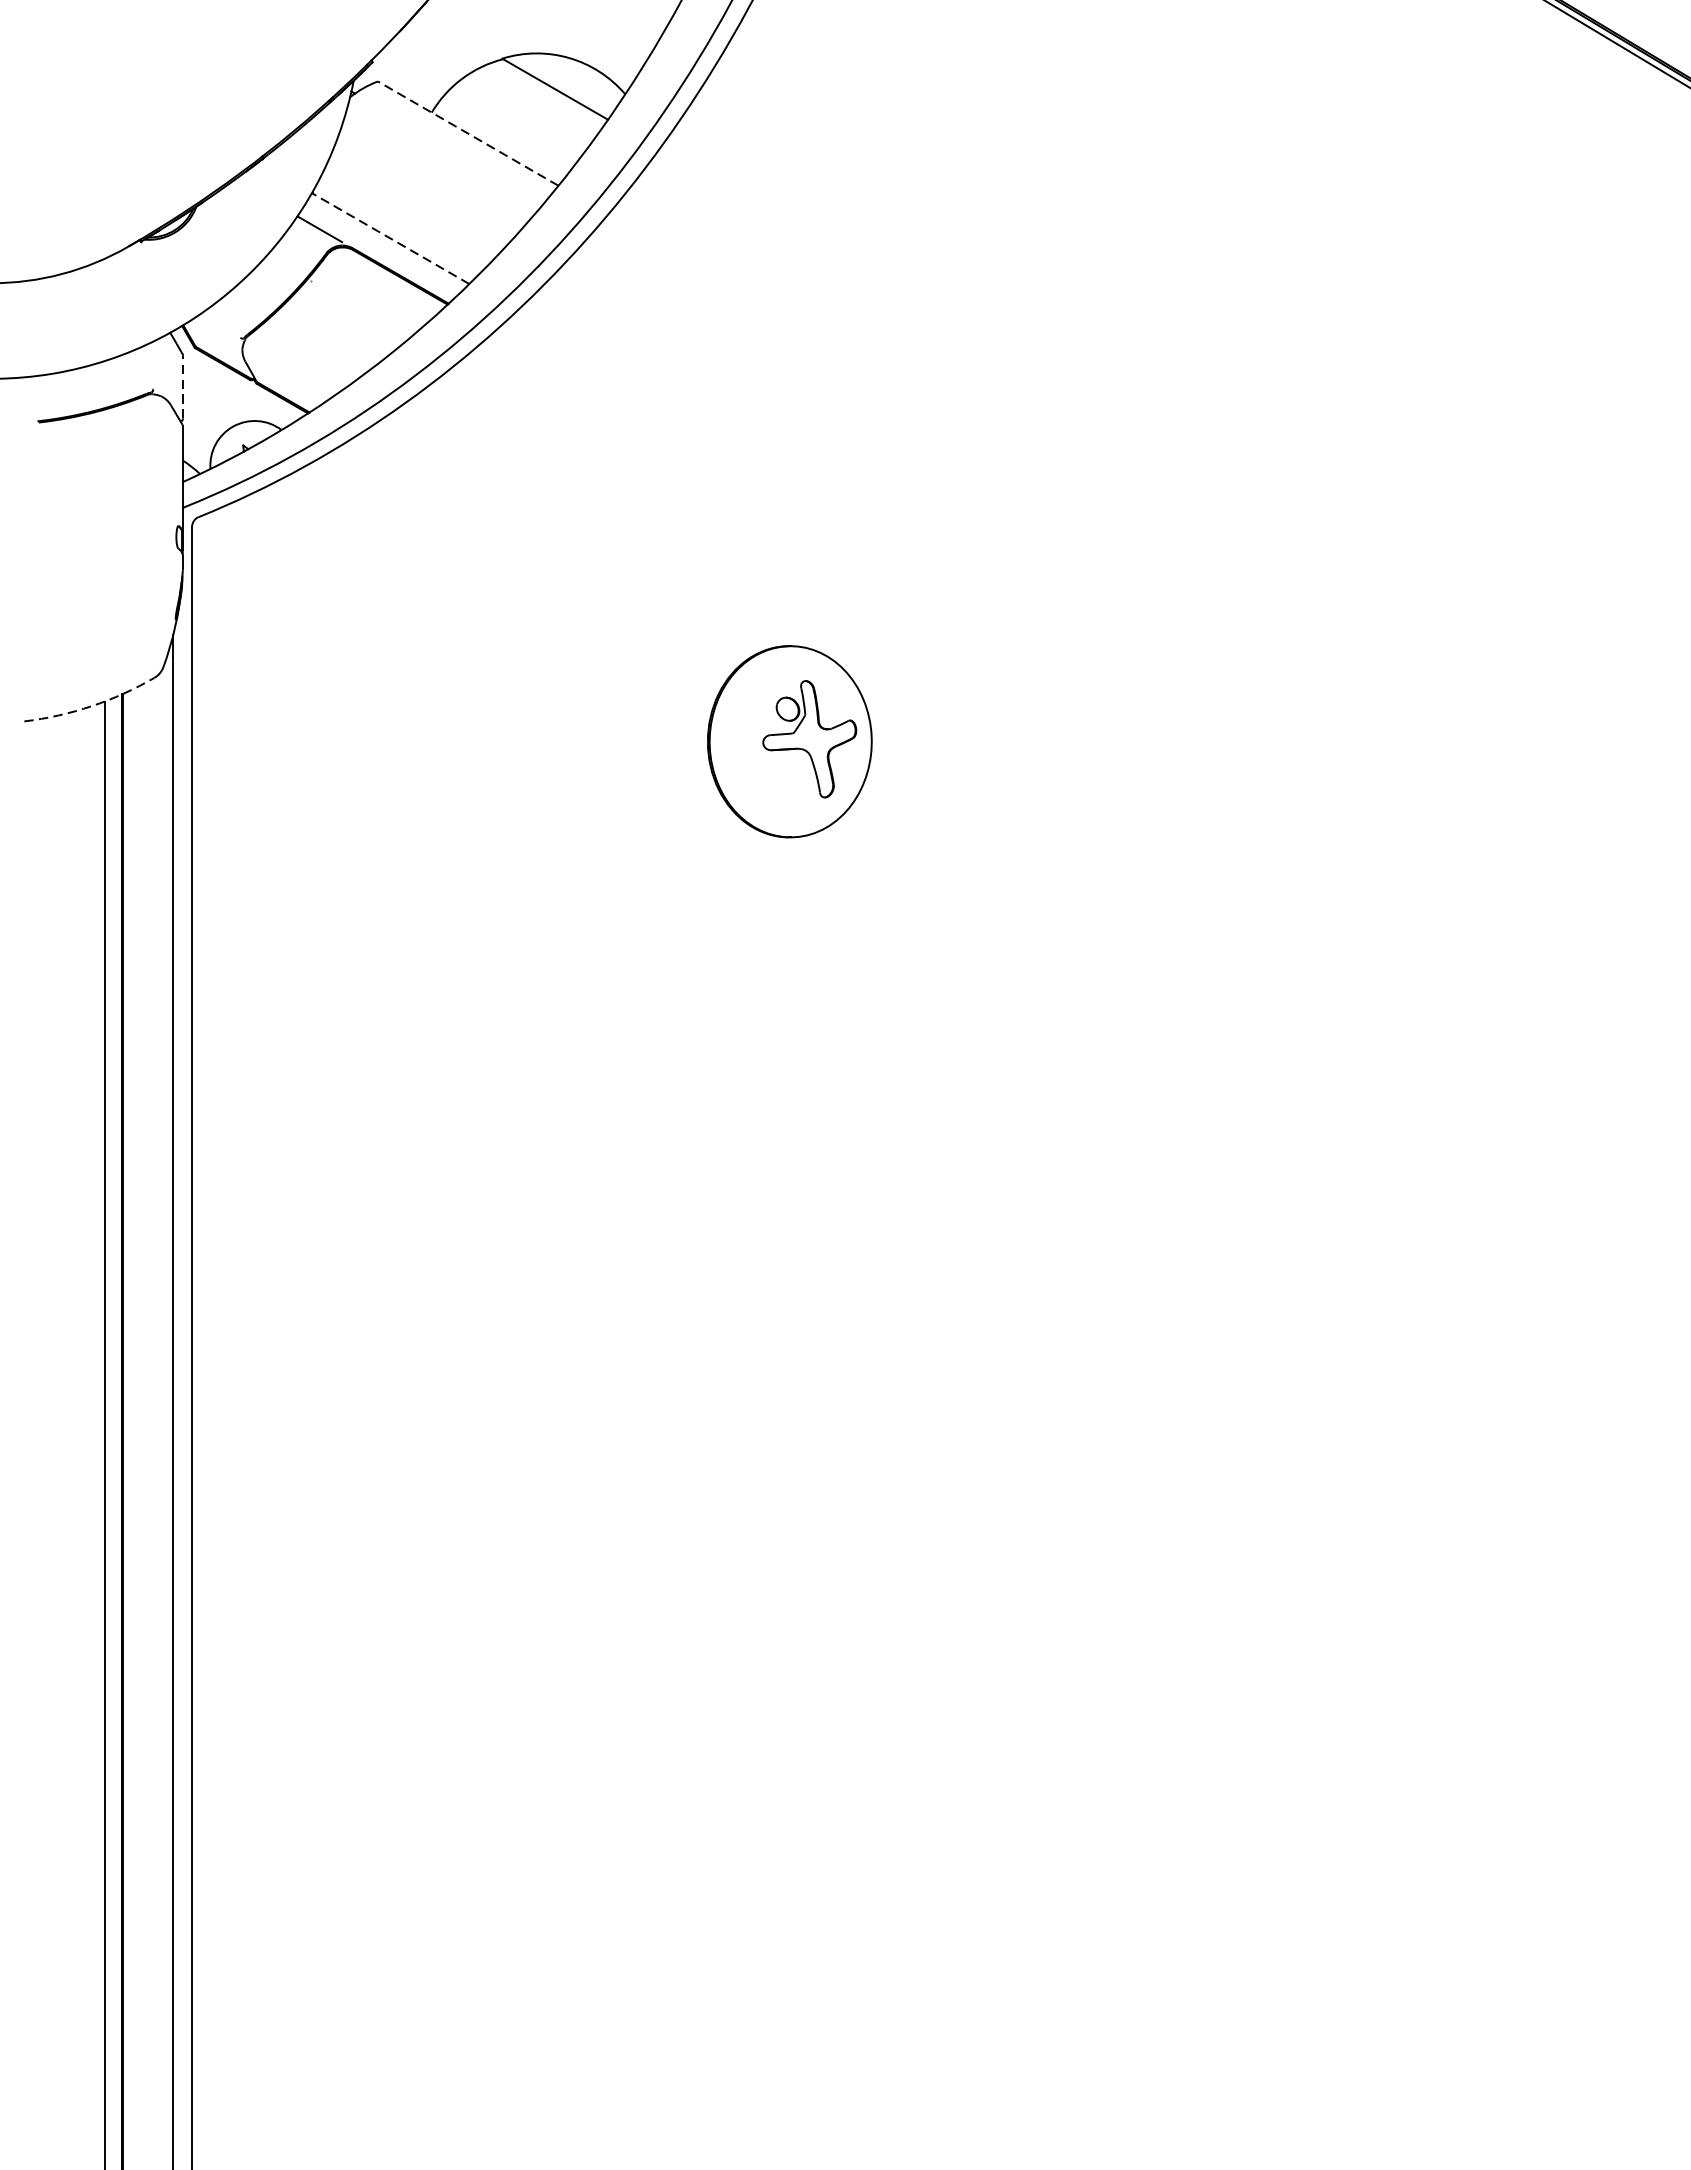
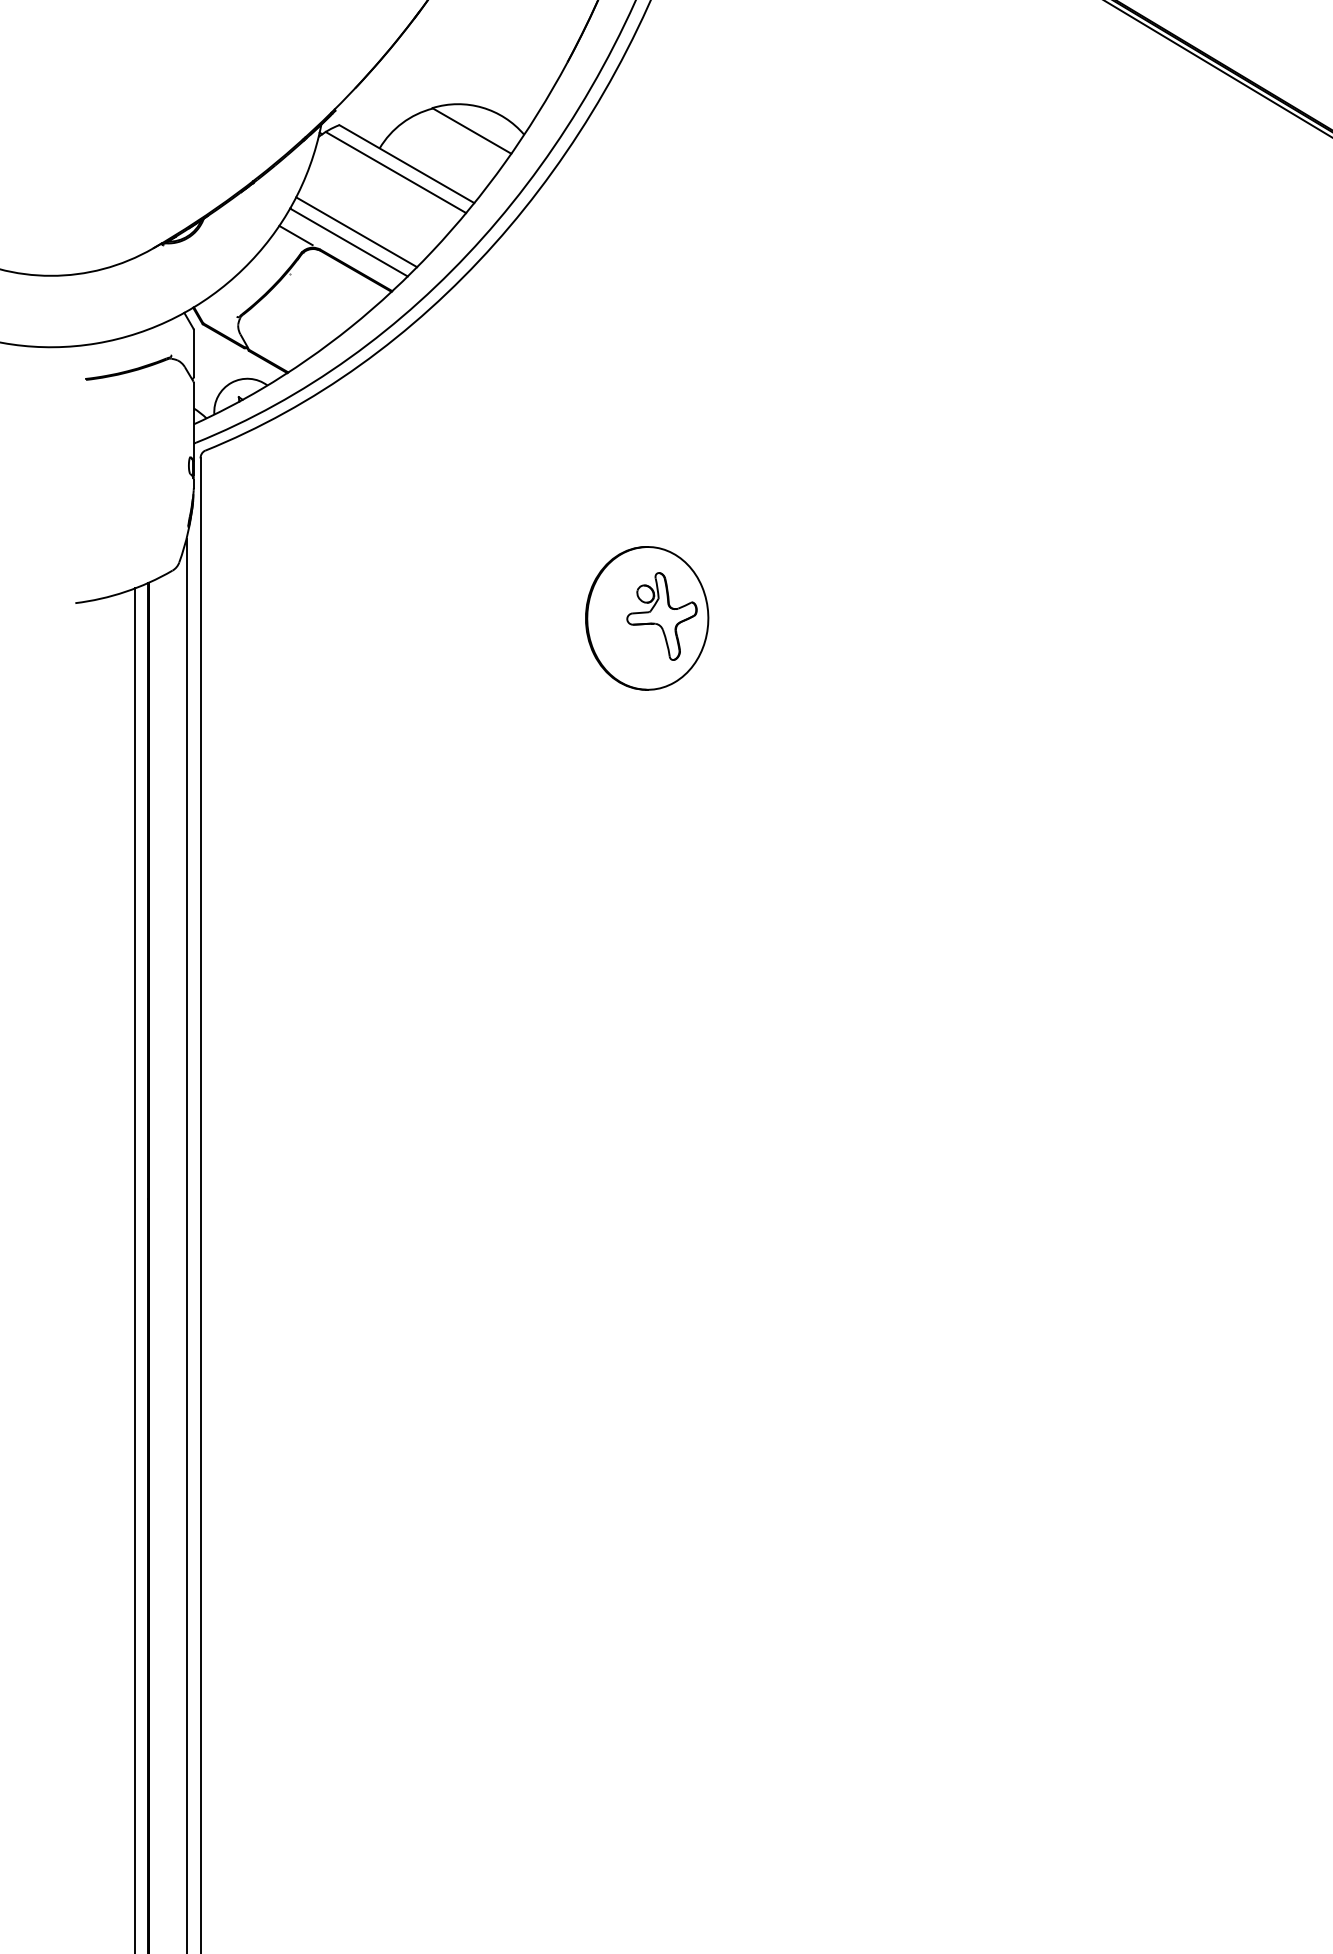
line: (467, 134) -> (406, 164), dashed -> solid
line: (452, 144) -> (395, 172), added
line: (400, 225) -> (356, 232), added
line: (390, 238) -> (348, 242), dashed -> solid
line: (182, 385) -> (193, 352), dashed -> solid
arc: (91, 705) -> (125, 591), dashed -> solid

